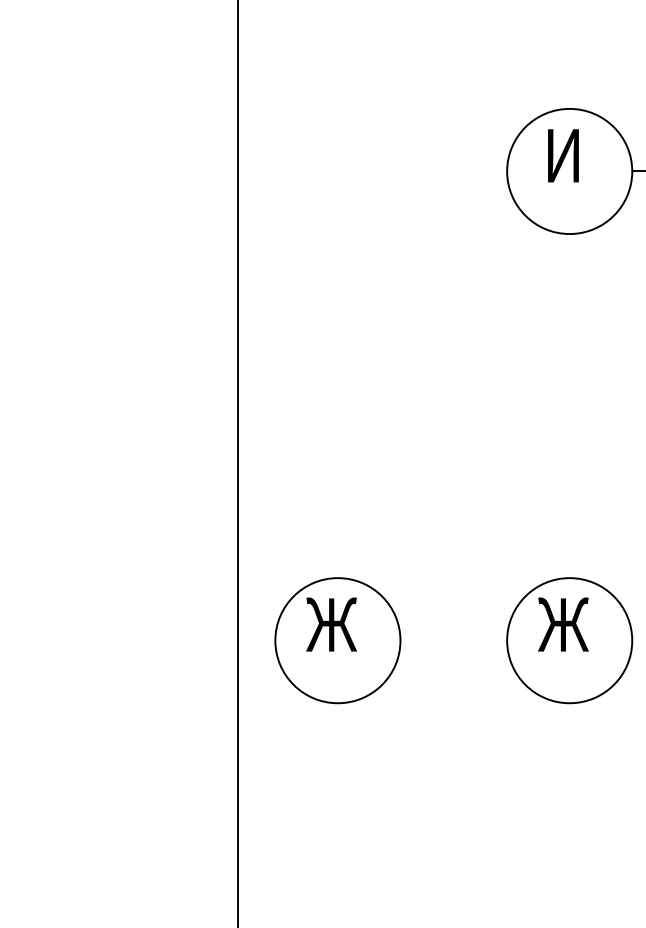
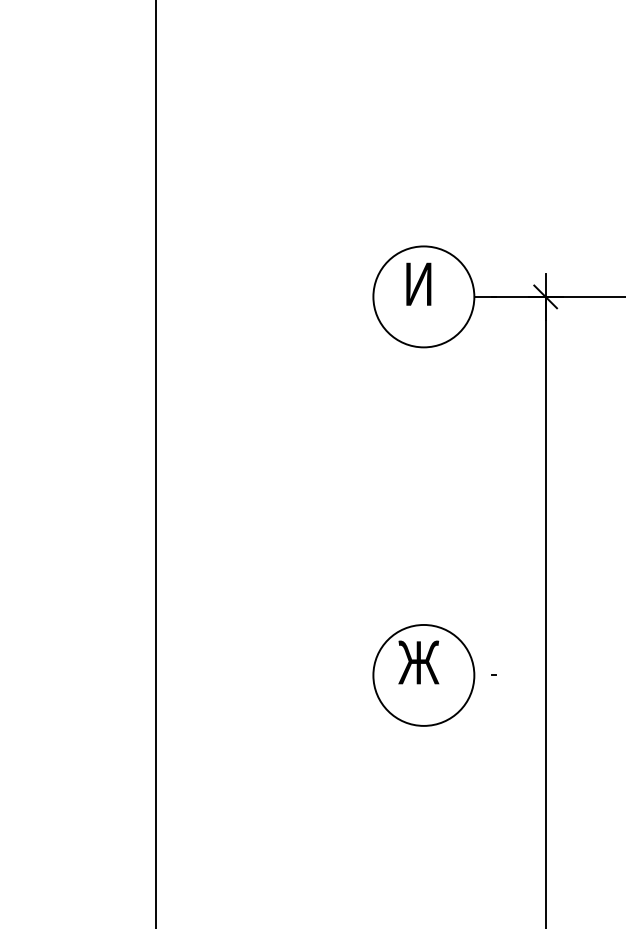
part: (337, 640) -> (236, 675), removed

